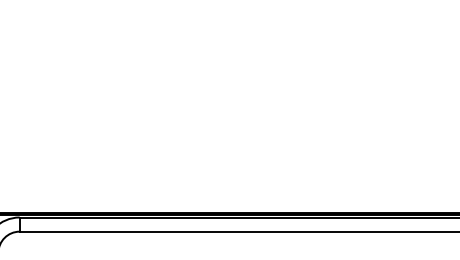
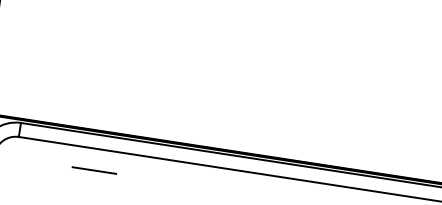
line: (99, 253) -> (94, 170), added

